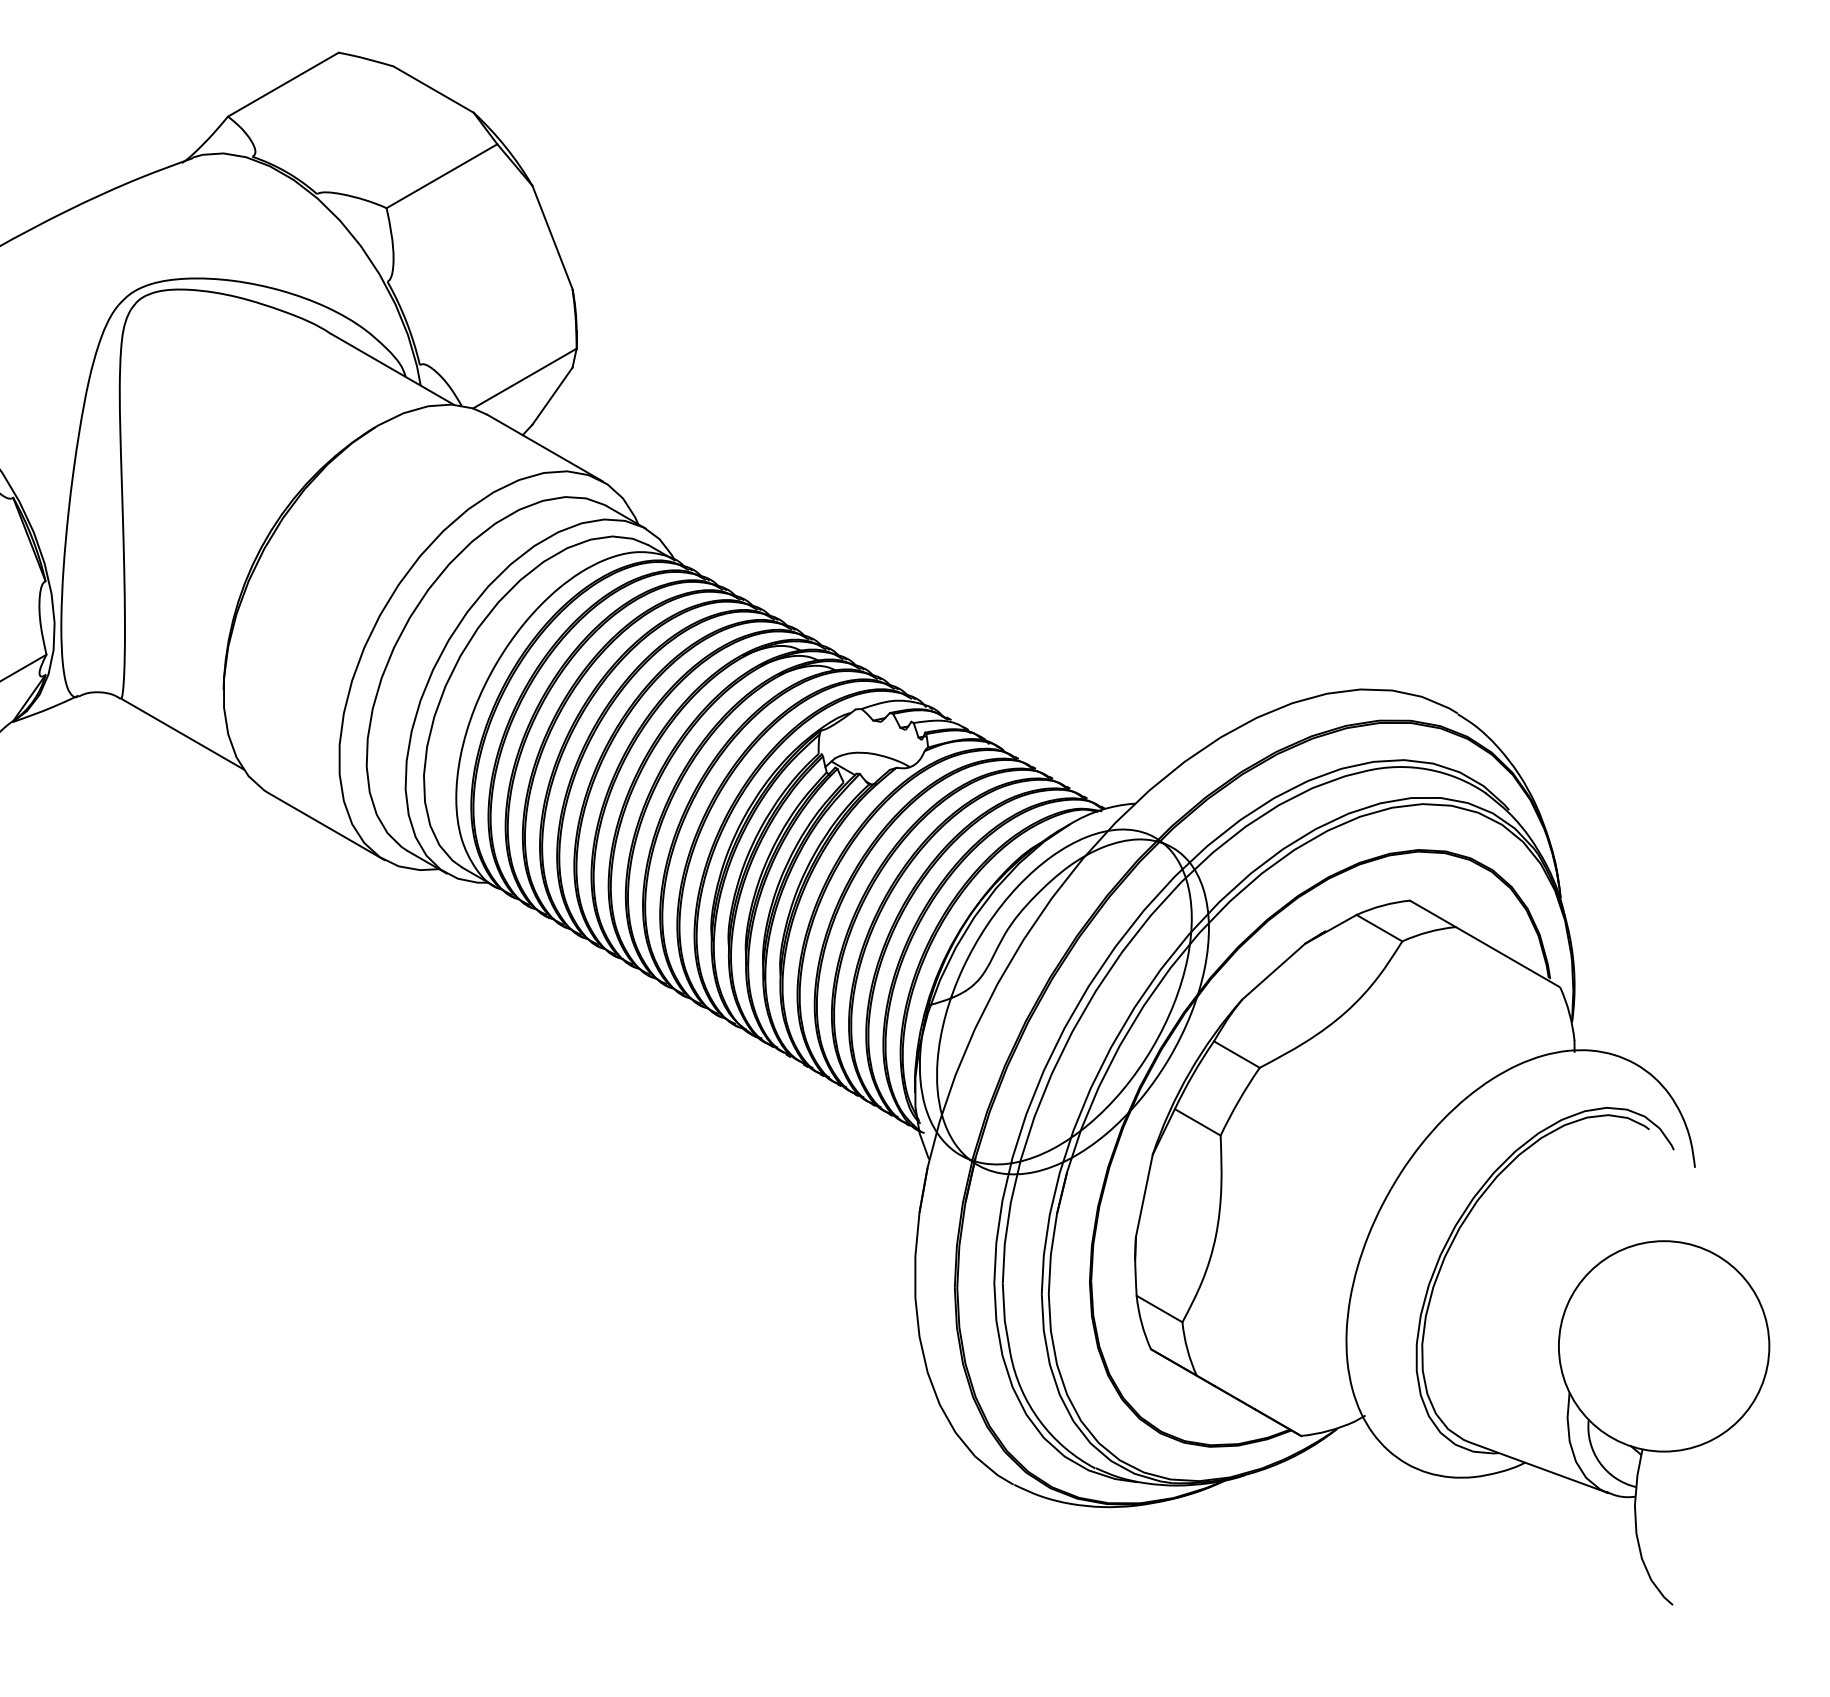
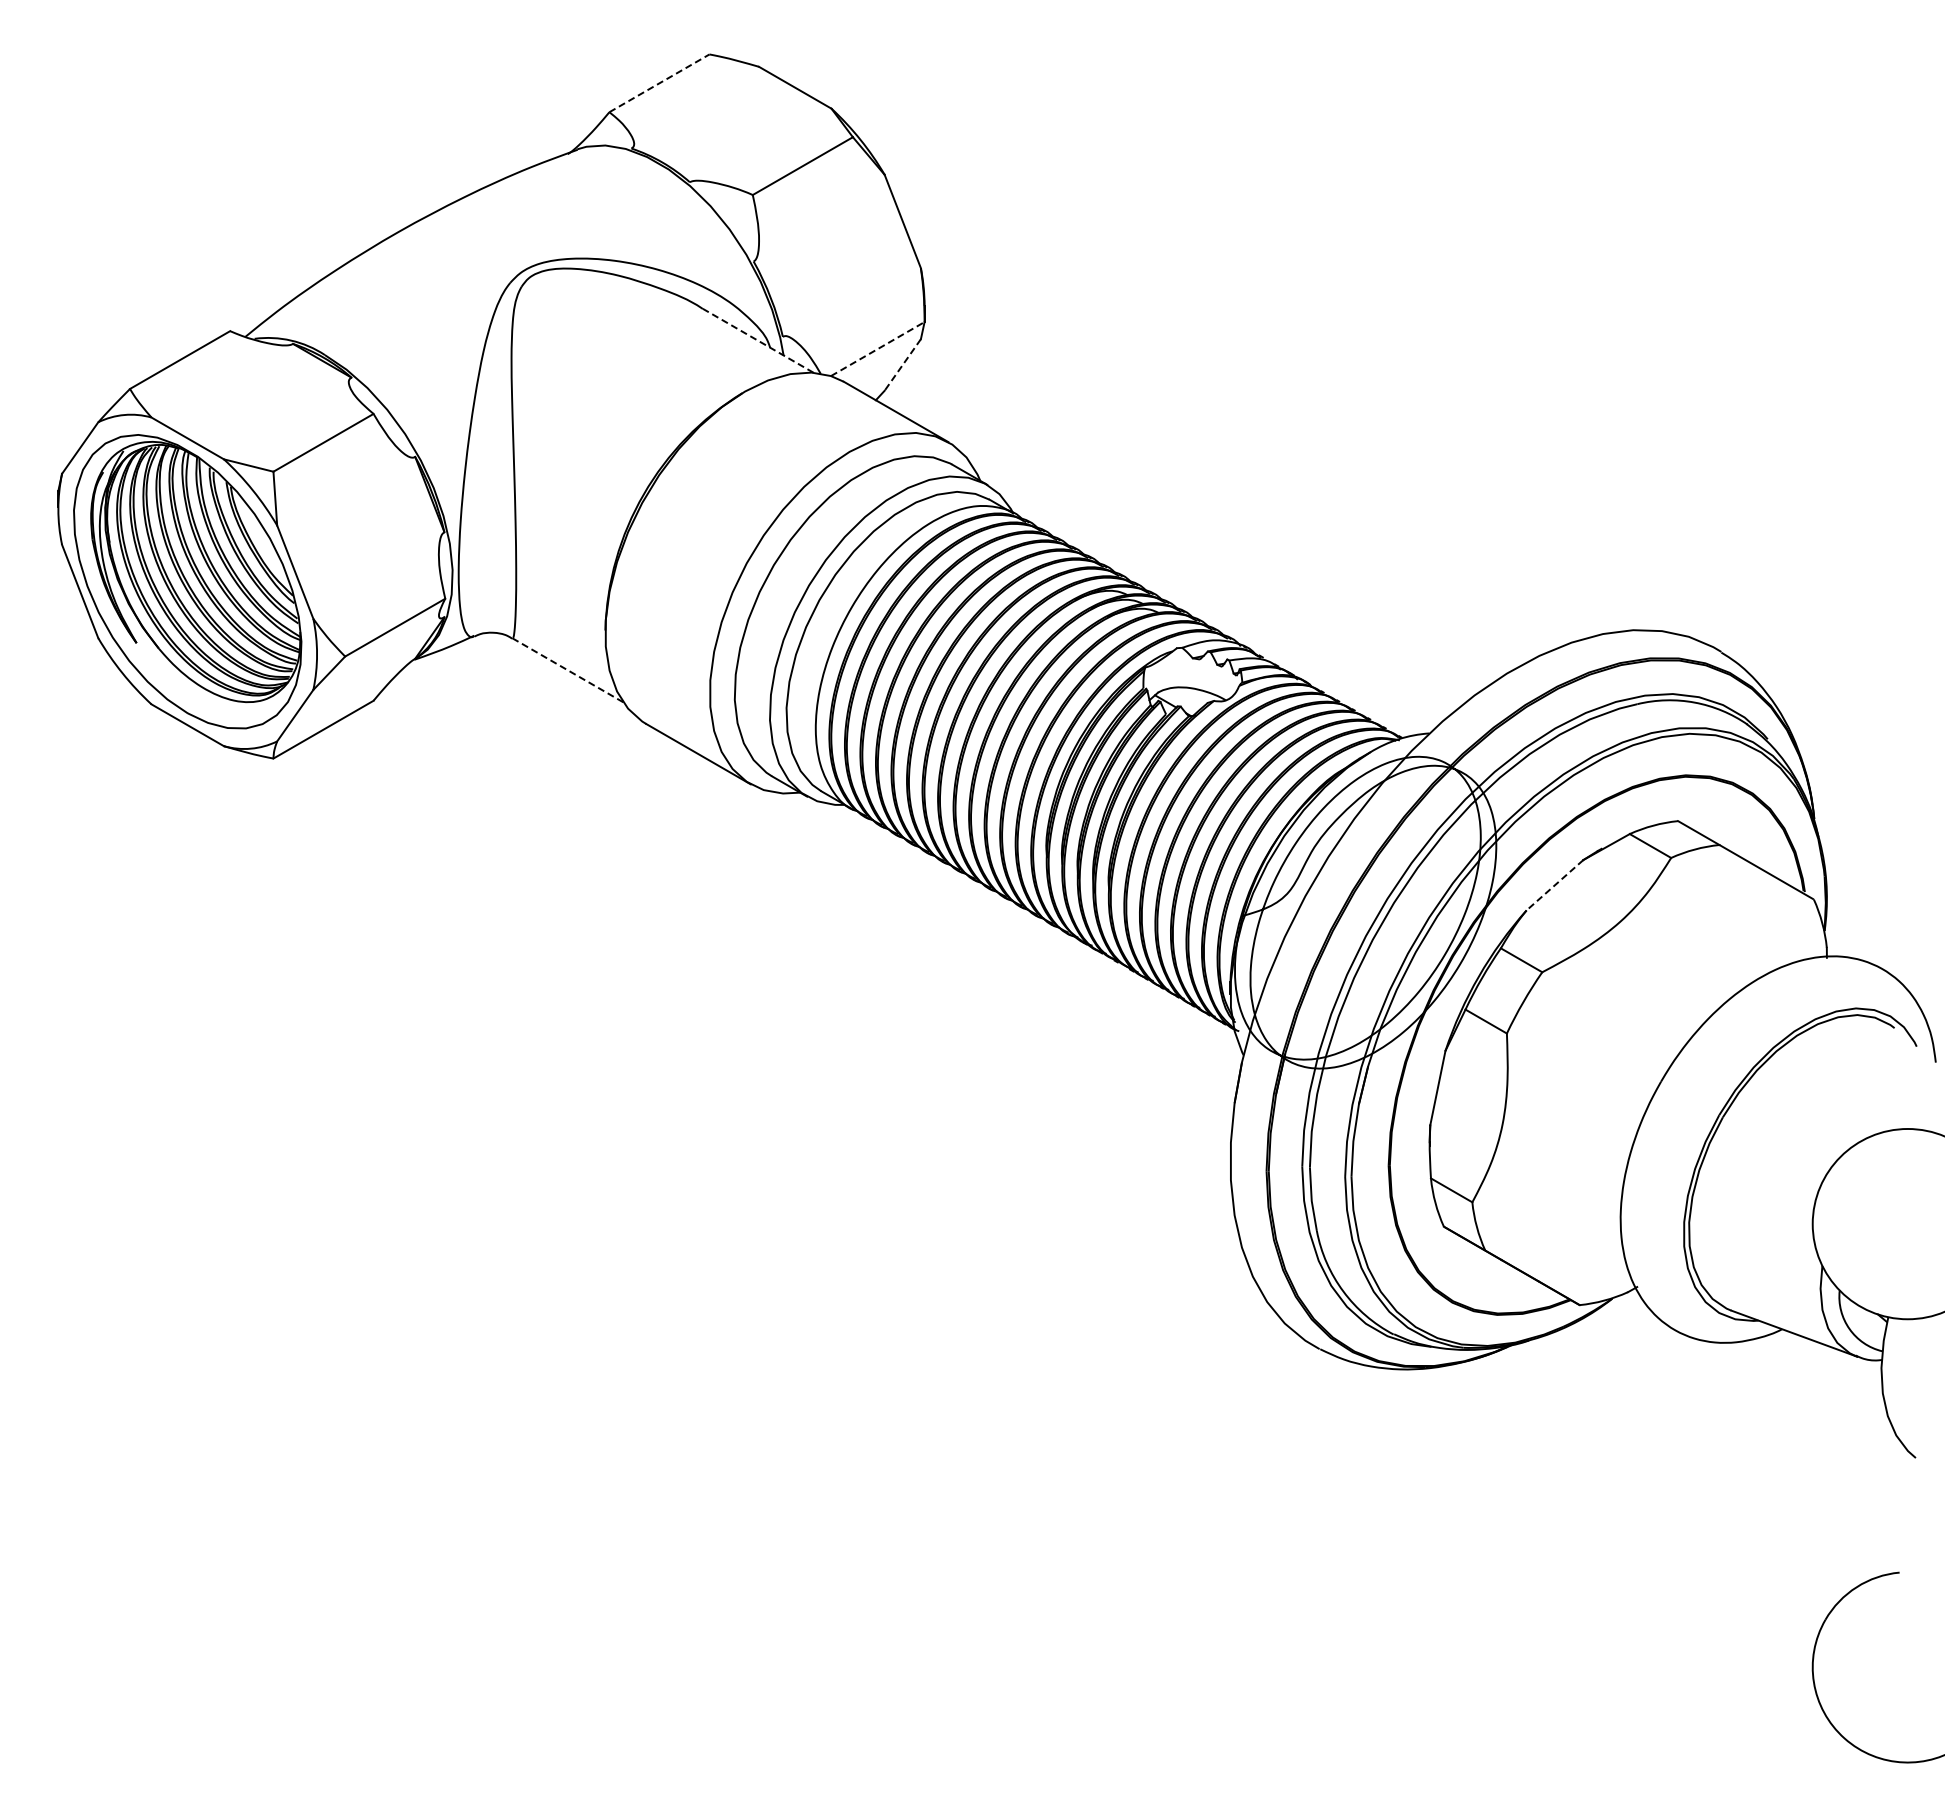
line: (283, 84) -> (659, 83), solid -> dashed
line: (392, 369) -> (758, 340), solid -> dashed
line: (525, 377) -> (878, 348), solid -> dashed
line: (552, 395) -> (902, 364), solid -> dashed
line: (181, 734) -> (567, 670), solid -> dashed
line: (1273, 971) -> (1554, 885), solid -> dashed

